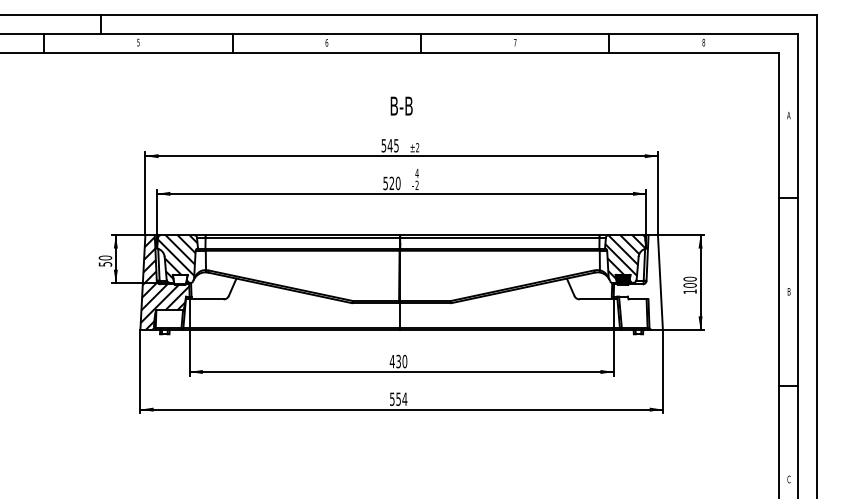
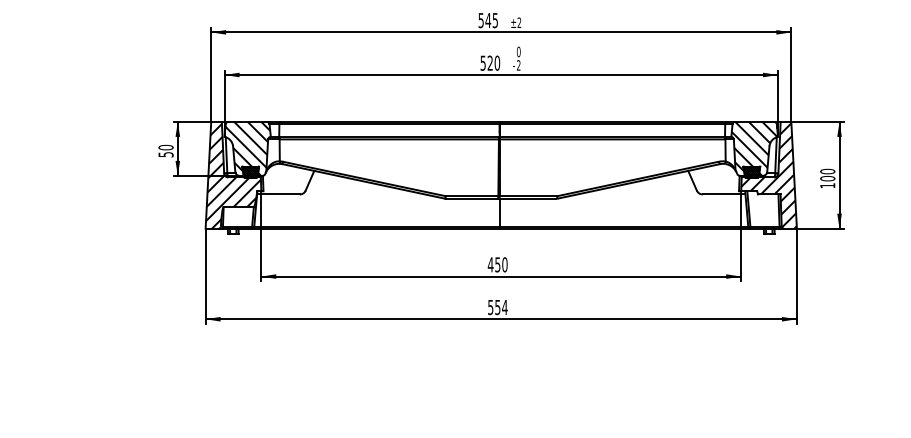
text: (416, 173) -> (518, 51), 4 -> 0
hatch: (179, 279) -> (249, 171), added
hatch: (637, 282) -> (768, 175), added
text: (398, 360) -> (497, 263), 430 -> 450

